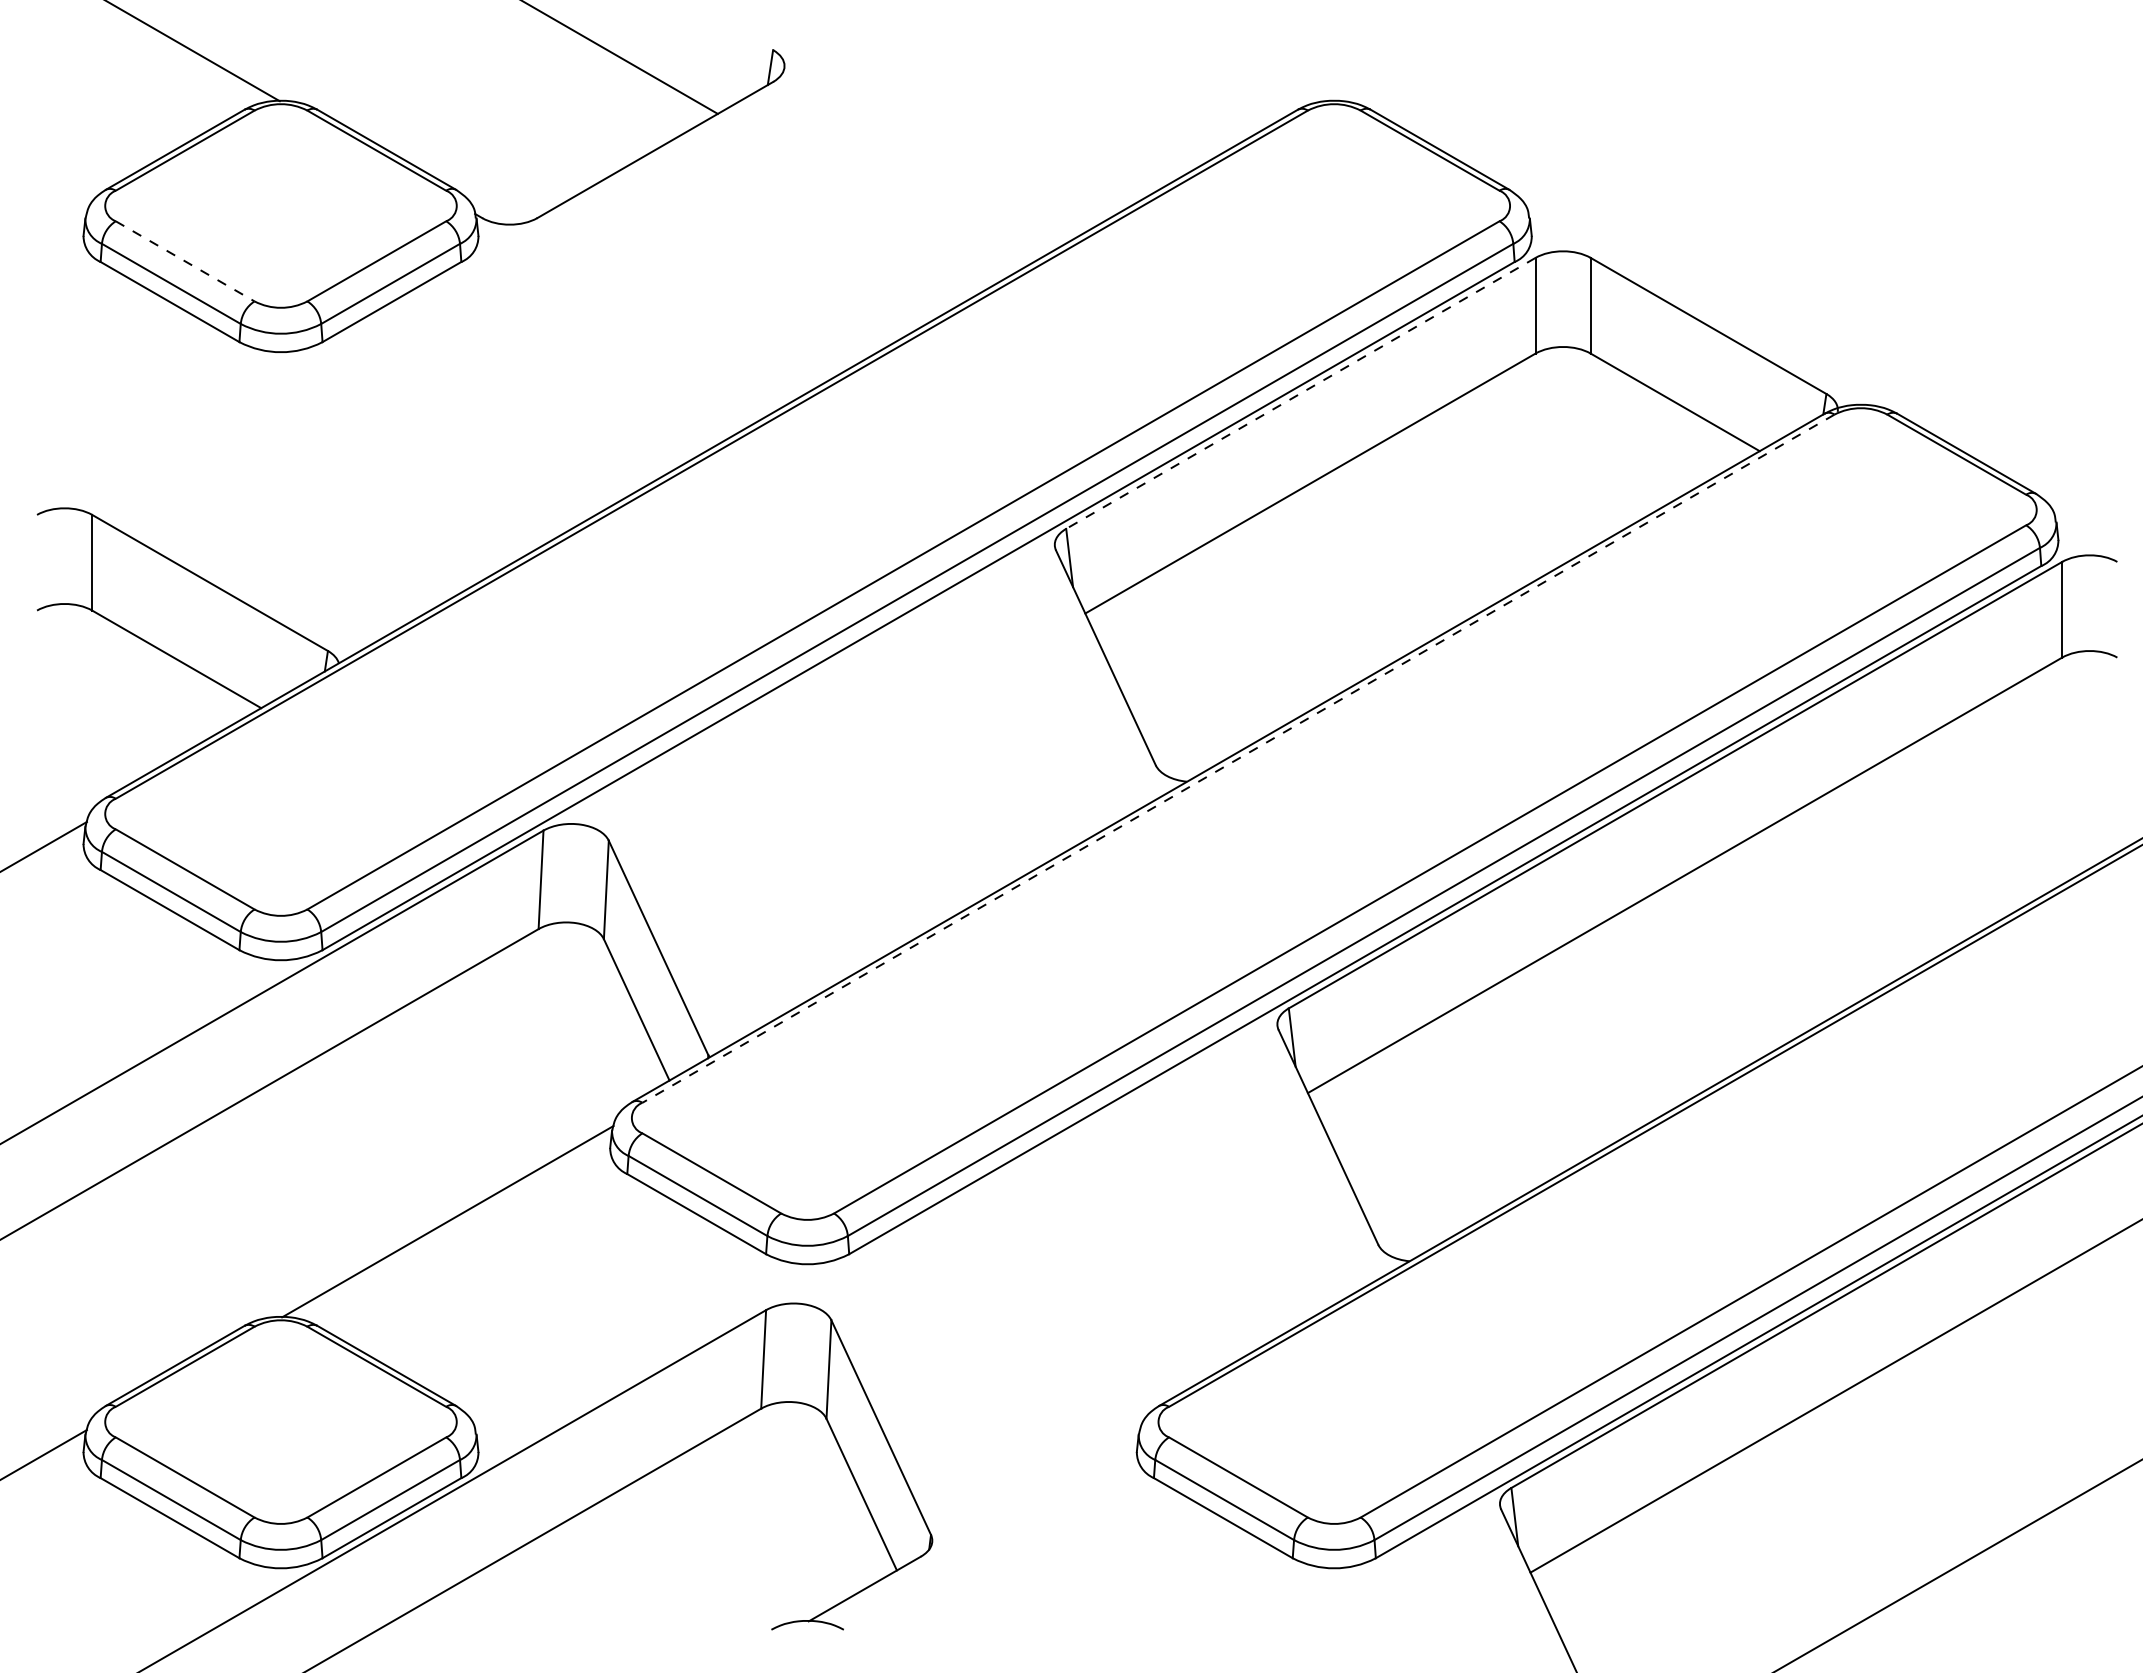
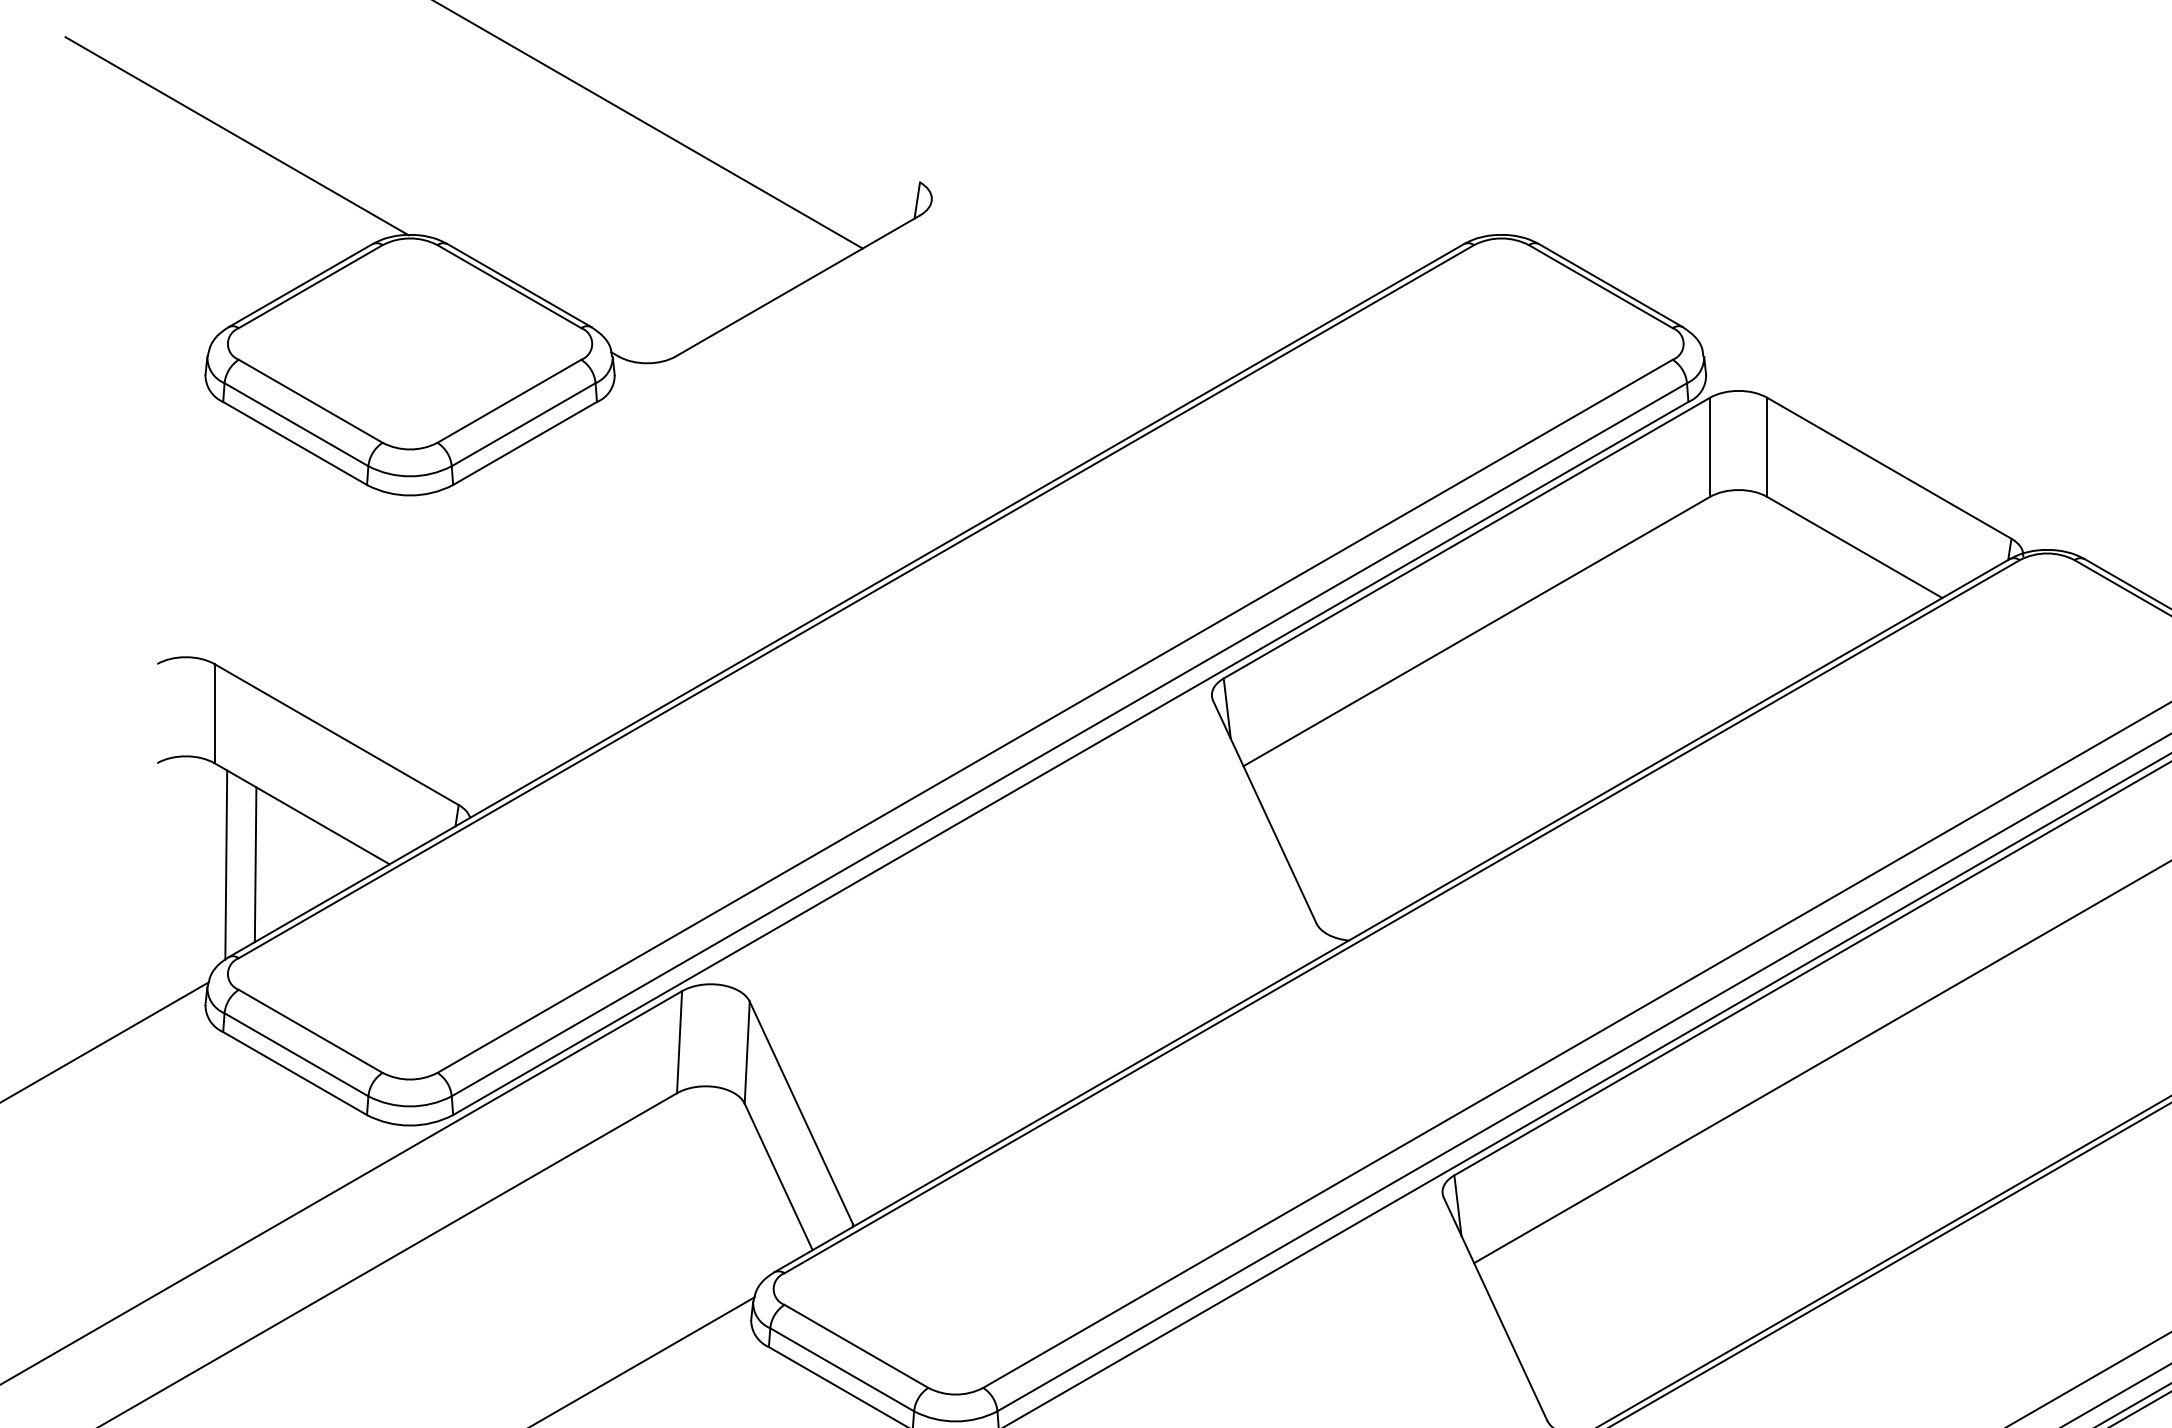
line: (185, 261) -> (311, 401), dashed -> solid
line: (1300, 393) -> (1466, 538), dashed -> solid
line: (103, 708) -> (226, 864), added
line: (131, 708) -> (255, 864), added
line: (1238, 758) -> (1402, 916), dashed -> solid

